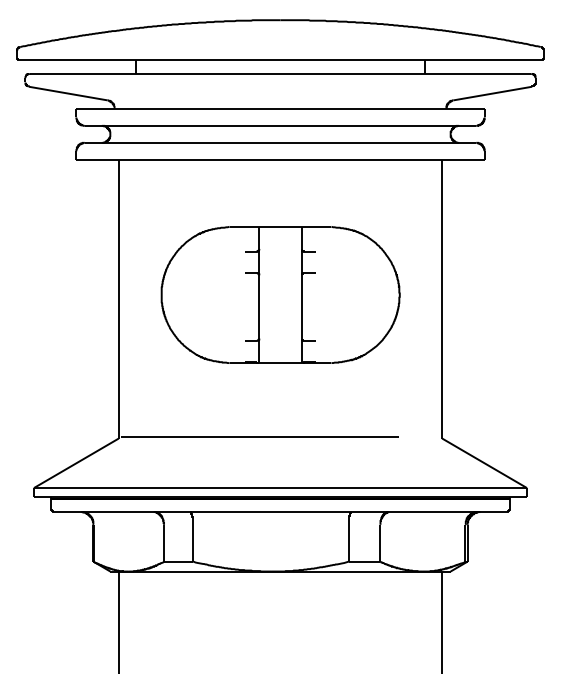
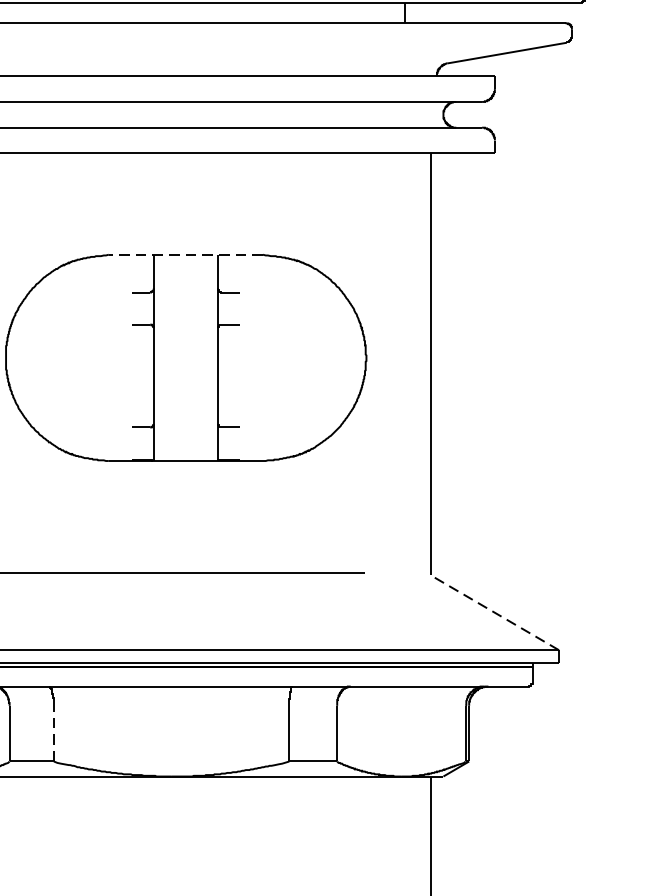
line: (280, 226) -> (185, 254), solid -> dashed
line: (484, 463) -> (494, 613), solid -> dashed
line: (193, 542) -> (54, 732), solid -> dashed

